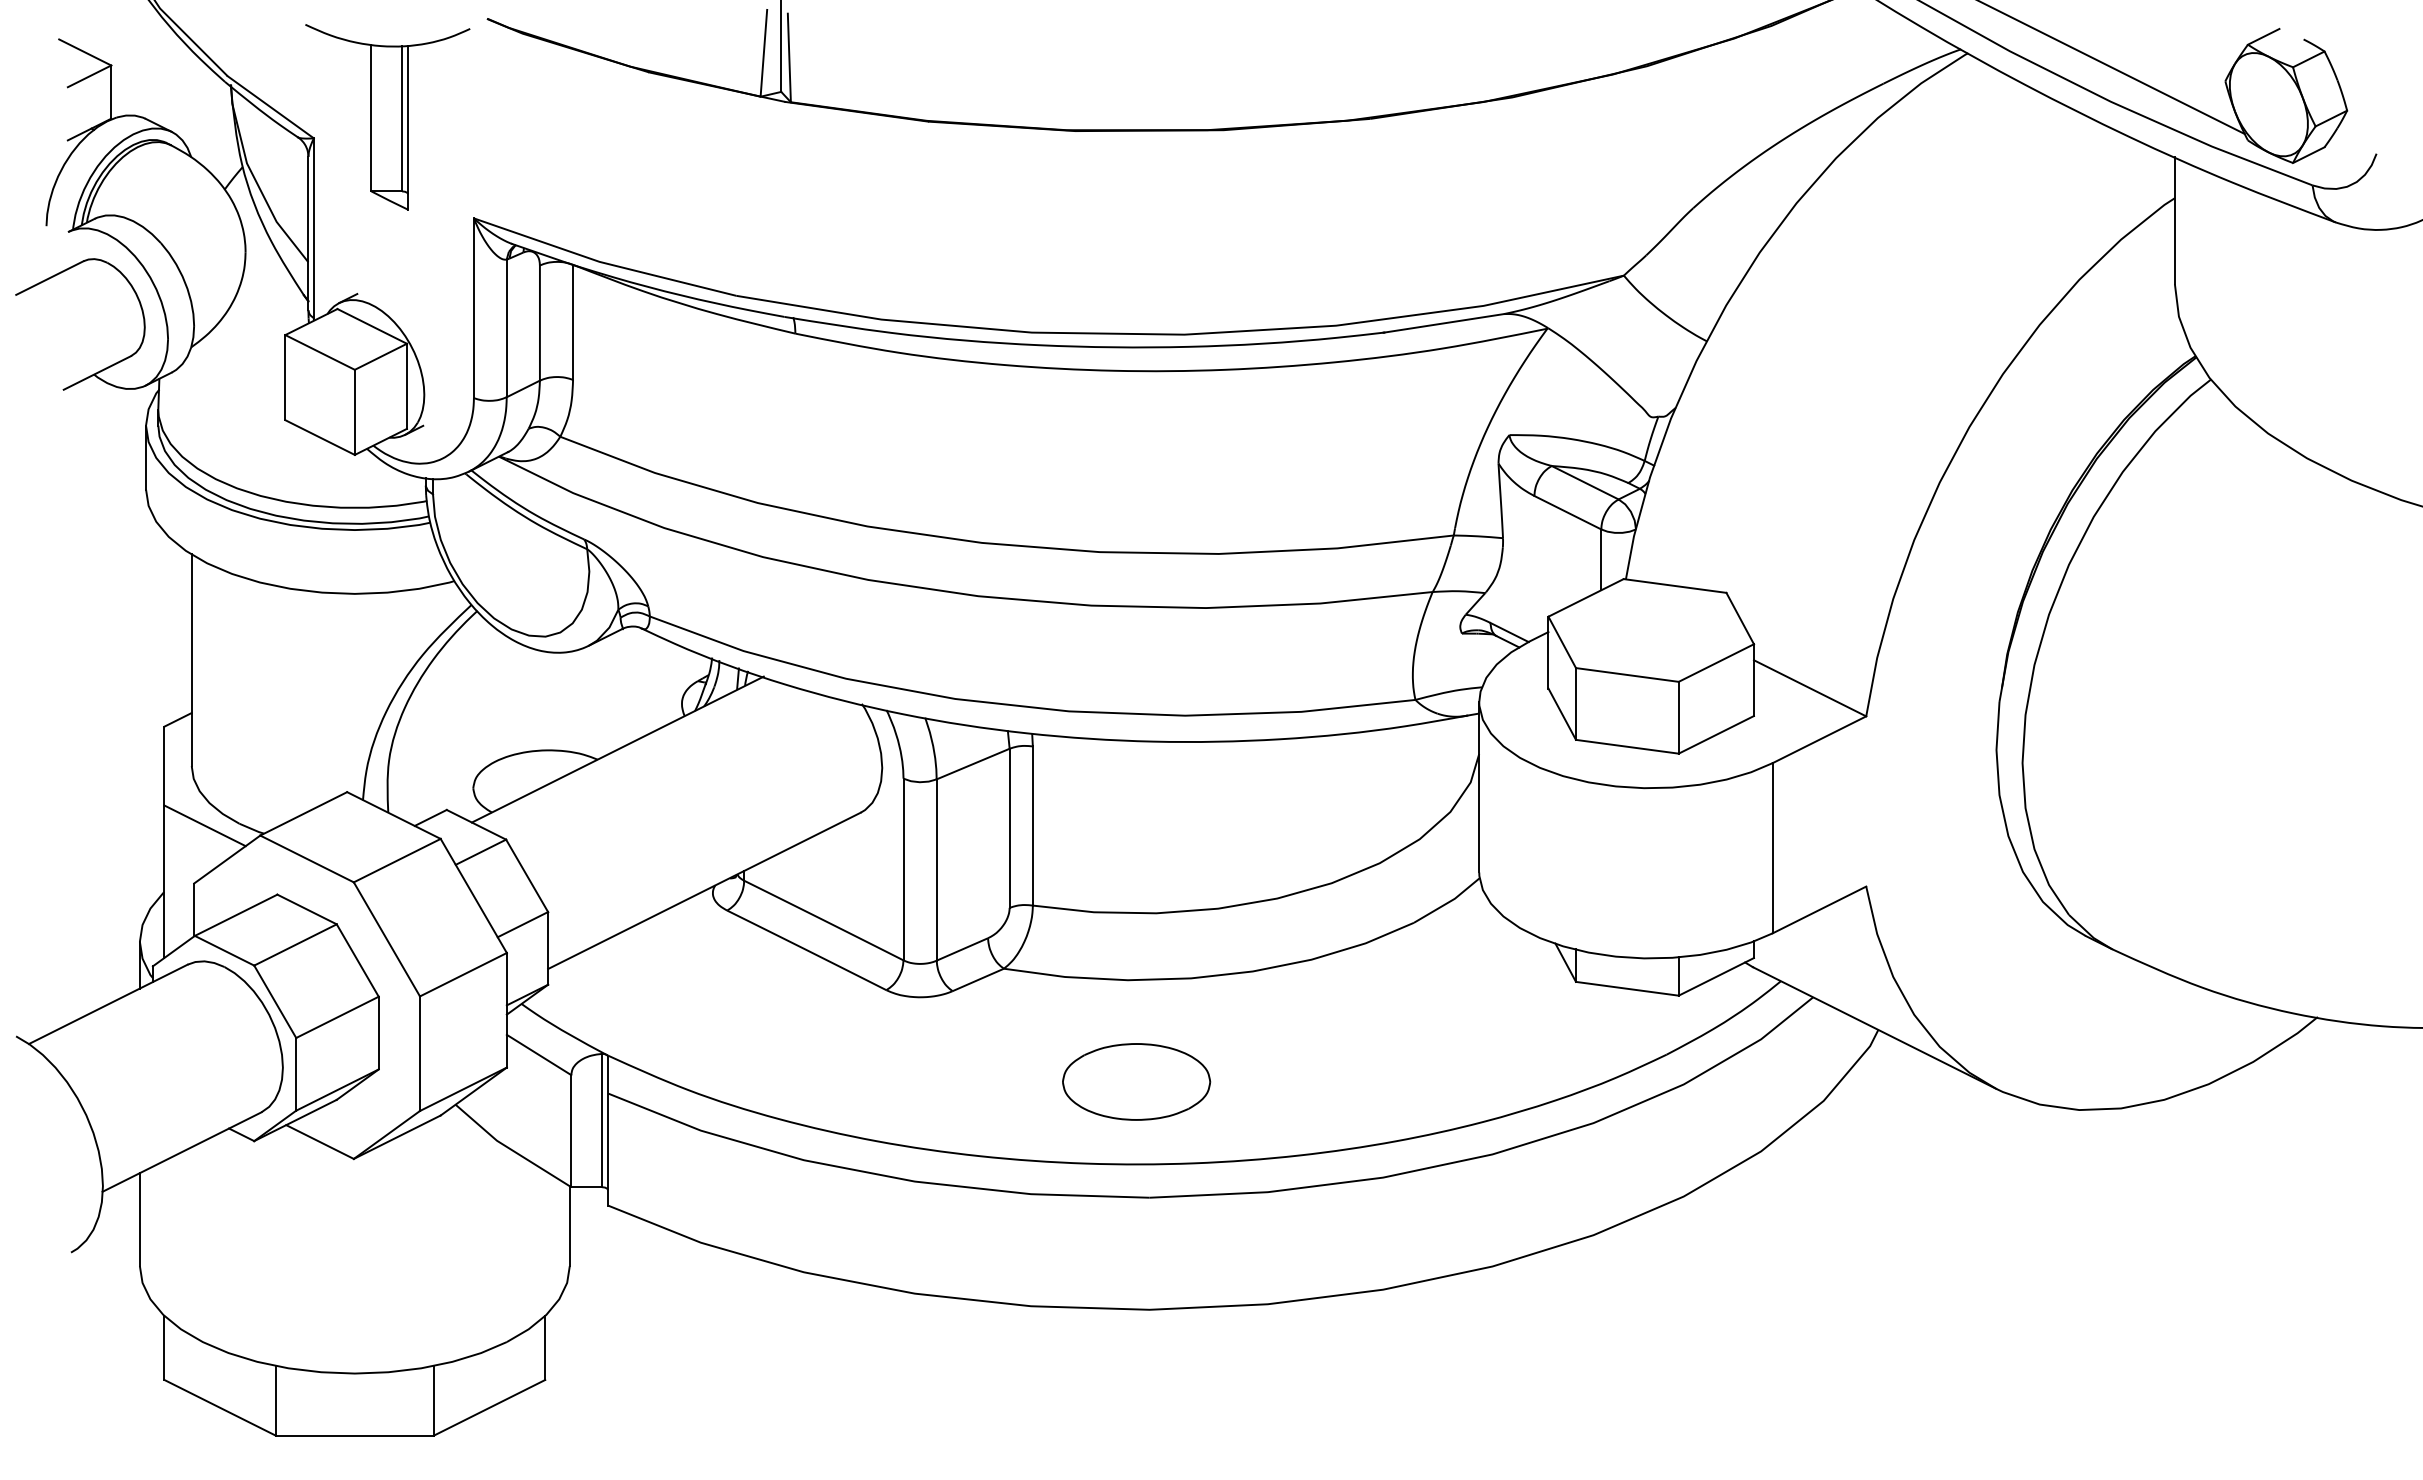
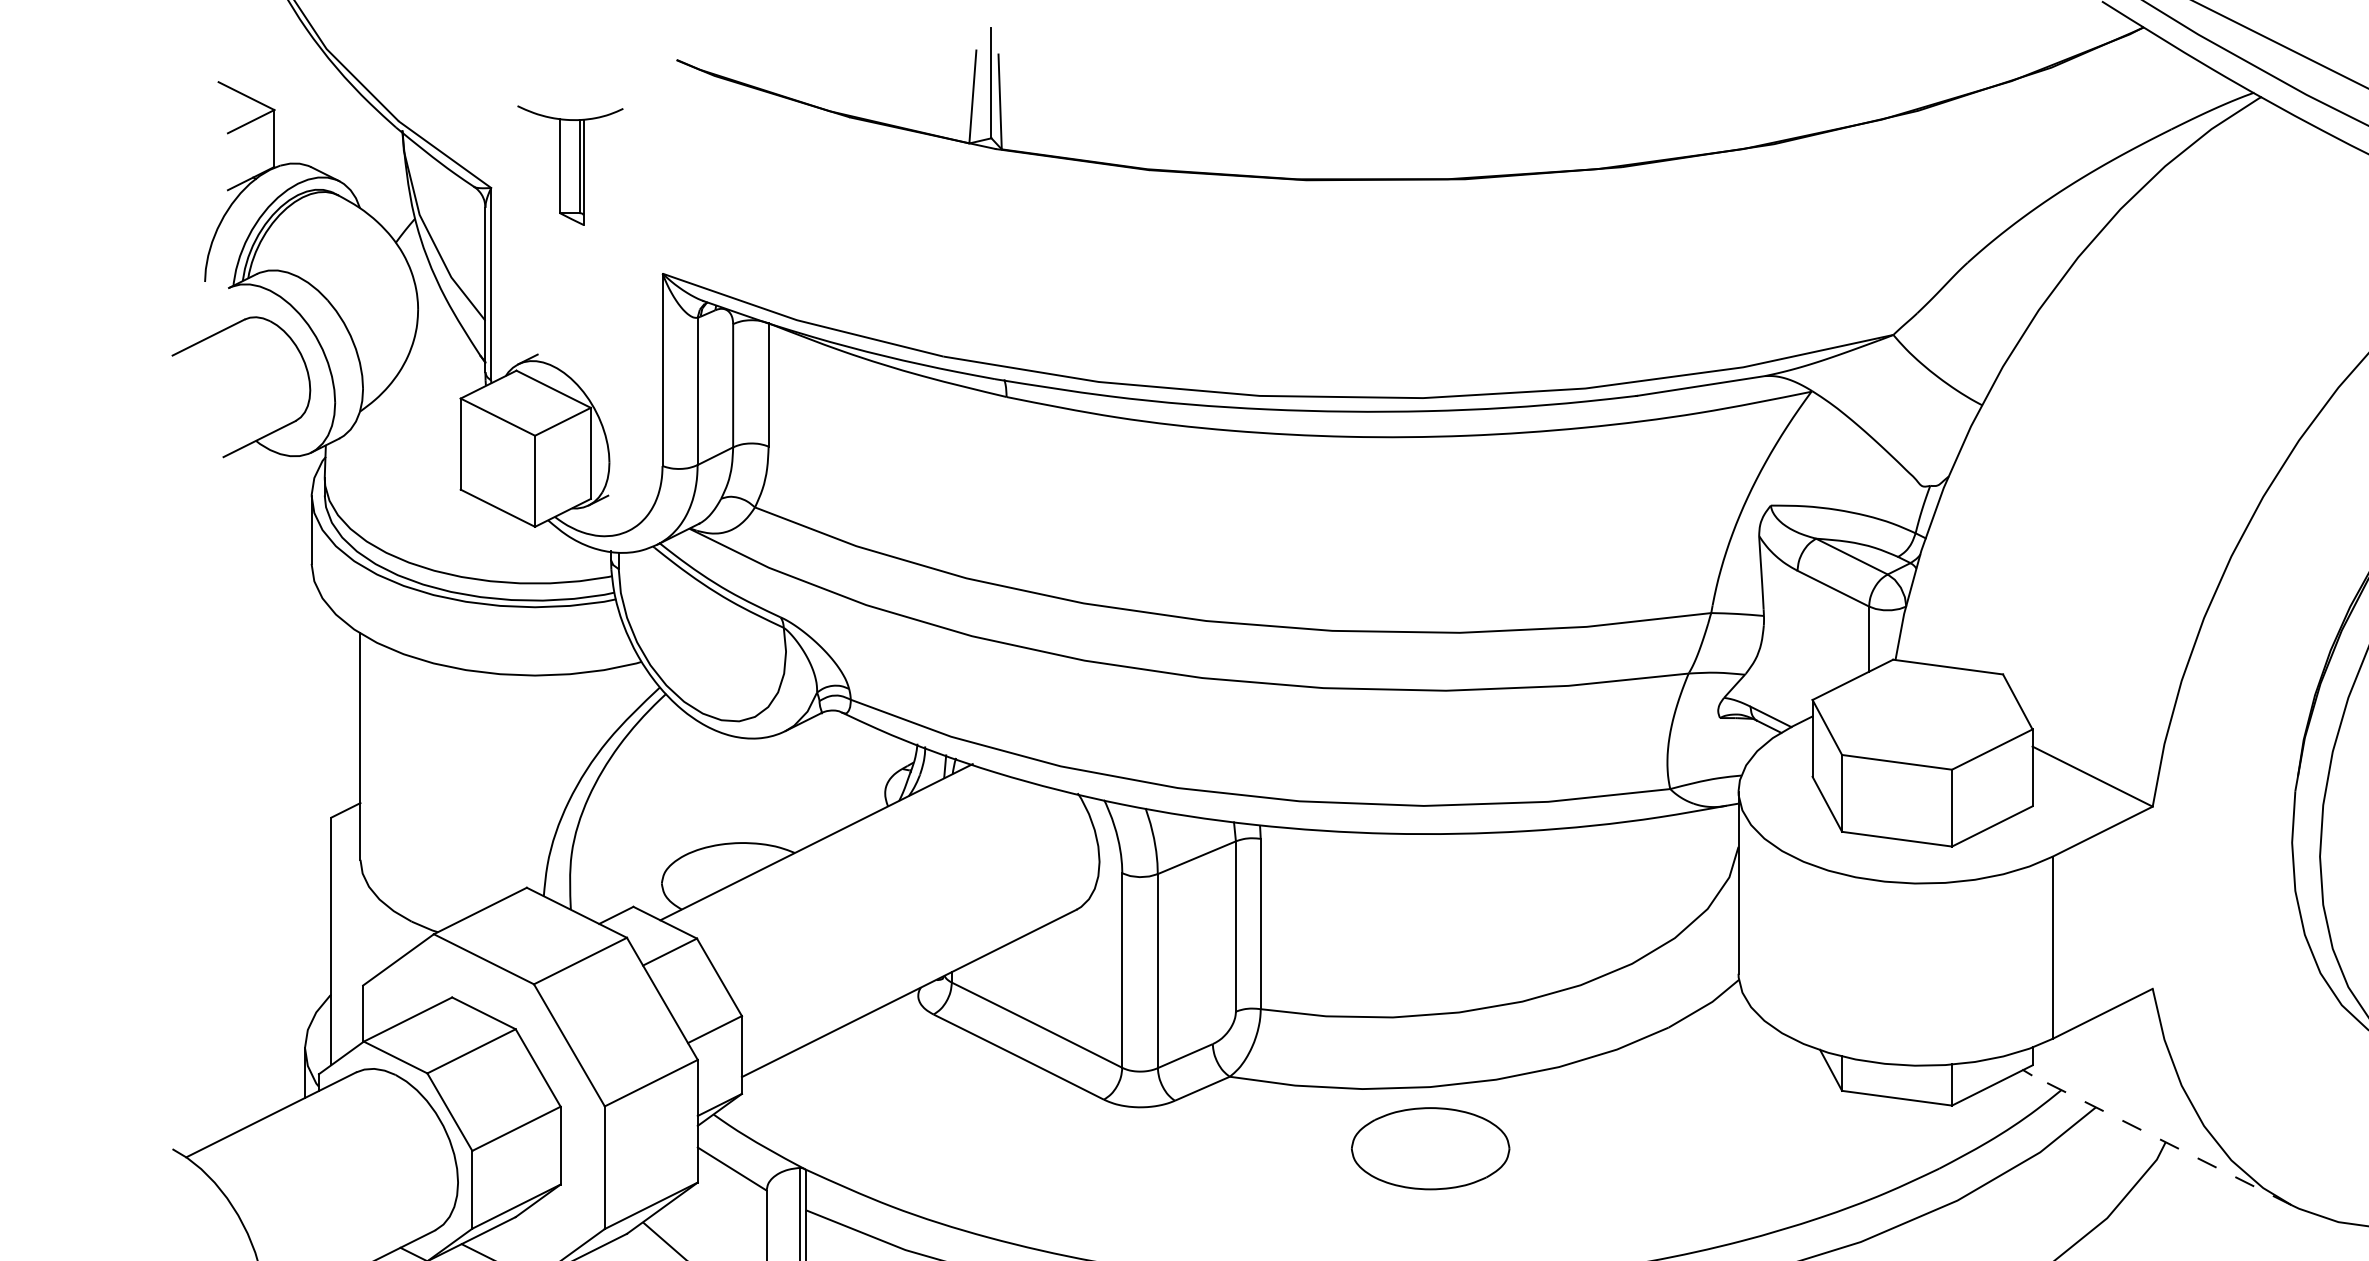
part: (387, 117) -> (570, 165), size x0.6
line: (204, 825) -> (374, 923), removed
line: (1874, 1028) -> (2161, 1140), solid -> dashed
part: (1136, 1081) -> (1430, 1148), moved

